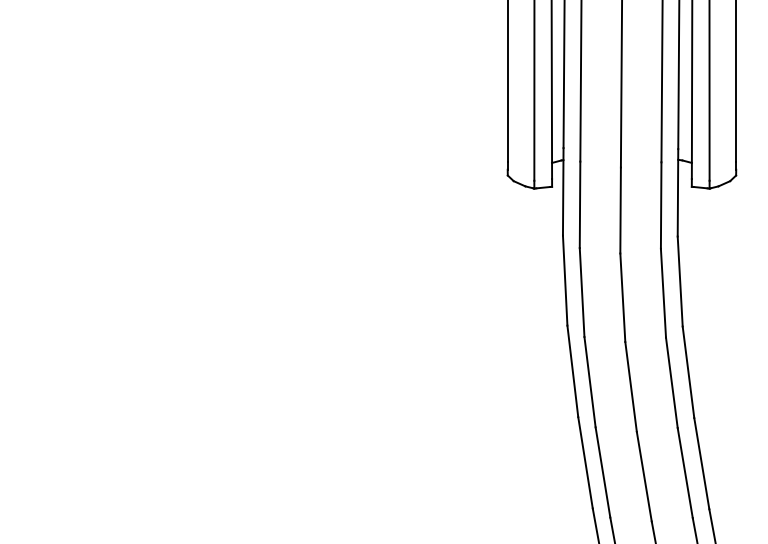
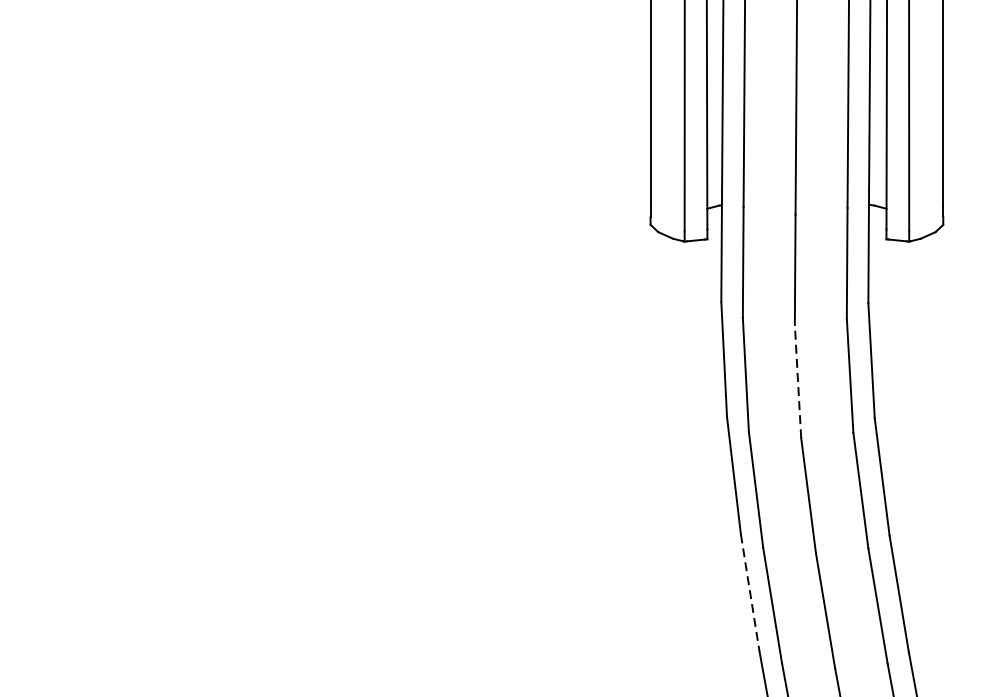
line: (622, 297) -> (797, 381), solid -> dashed
line: (585, 463) -> (750, 593), solid -> dashed

